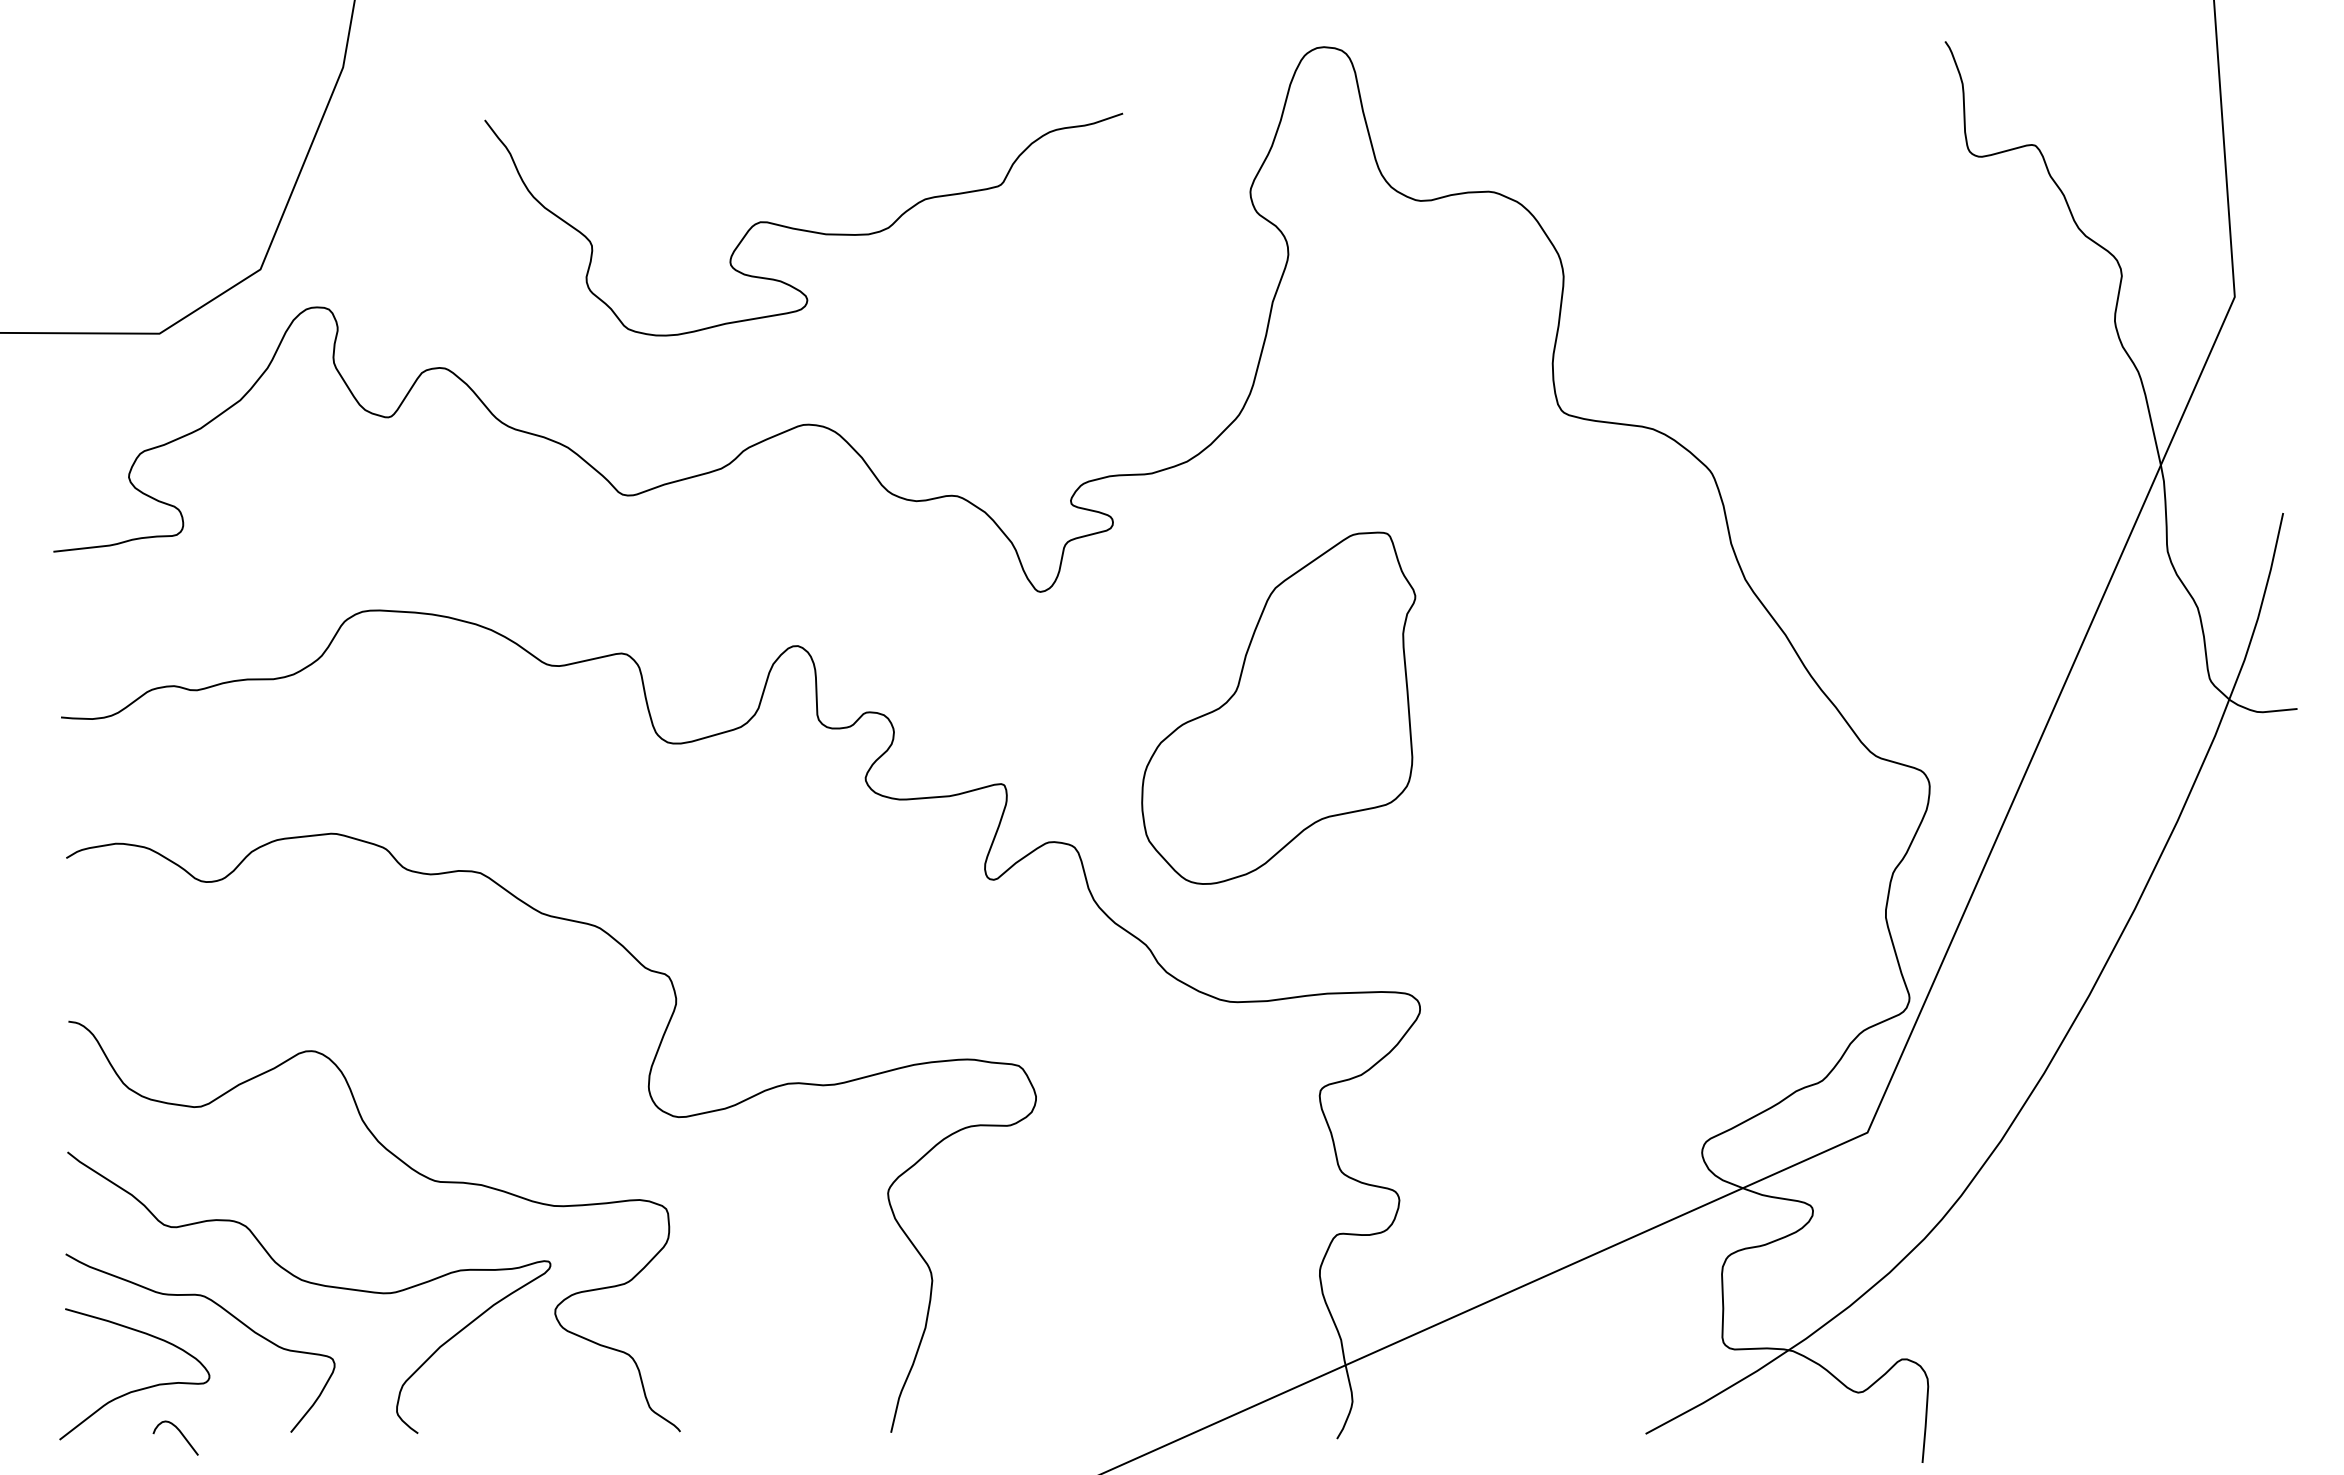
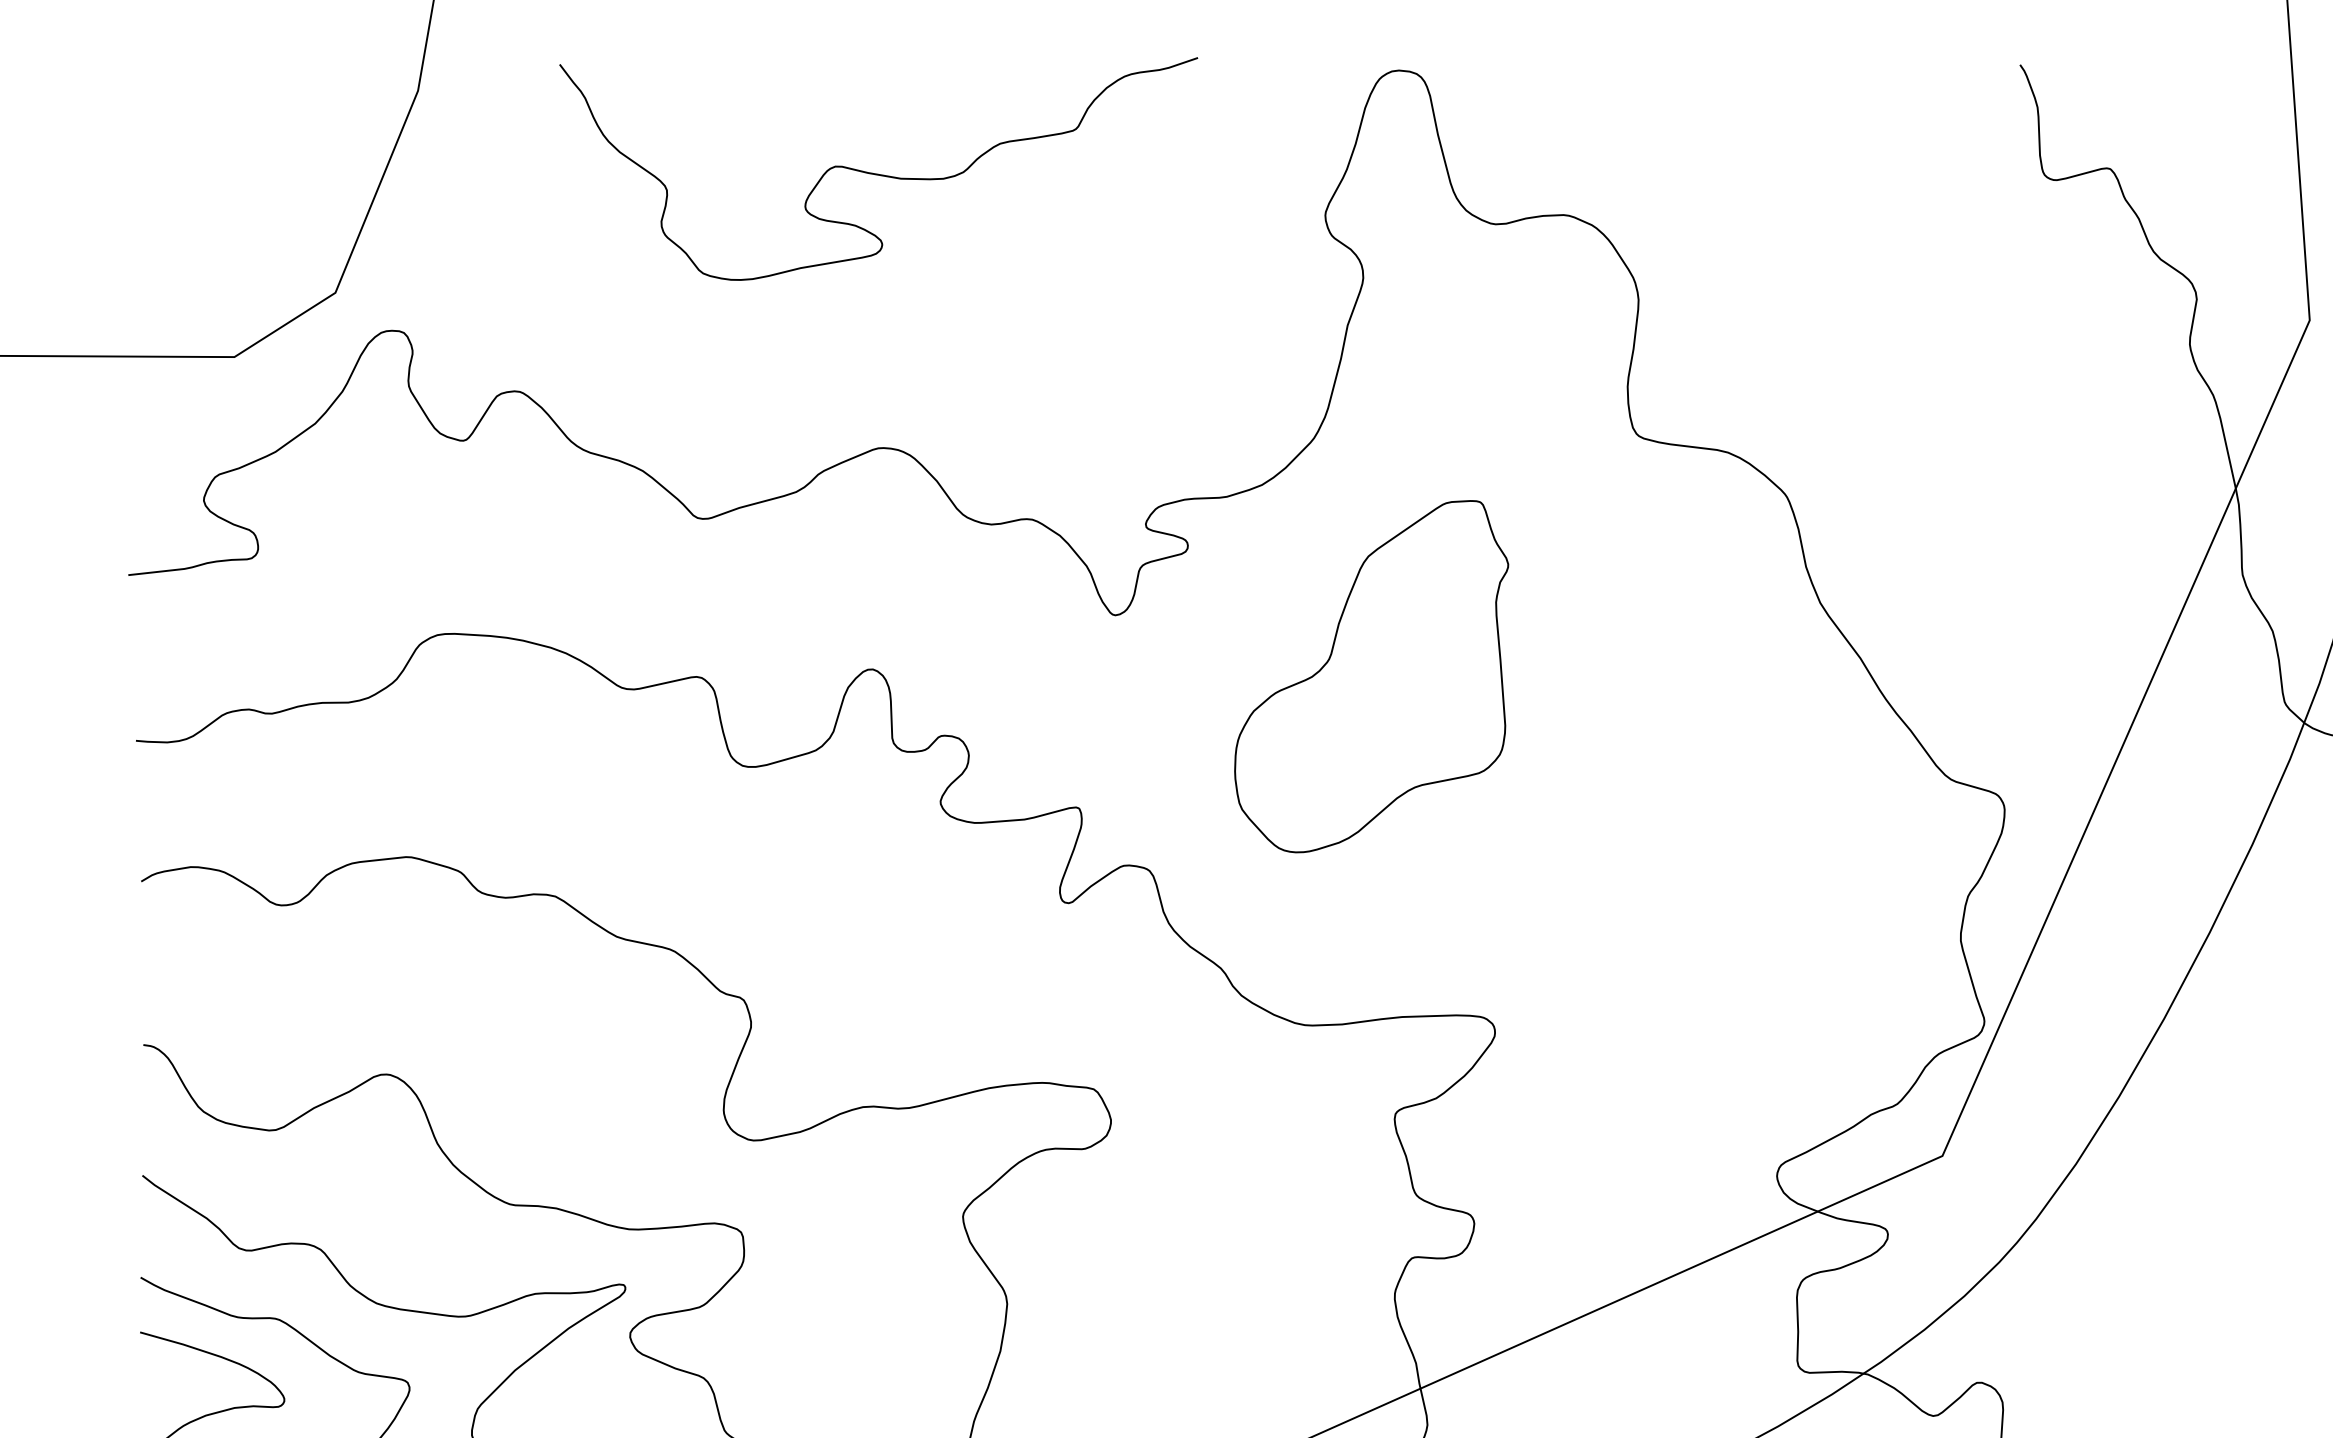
curve: (803, 229) -> (878, 173), moved
part: (1278, 707) -> (1371, 675), moved

